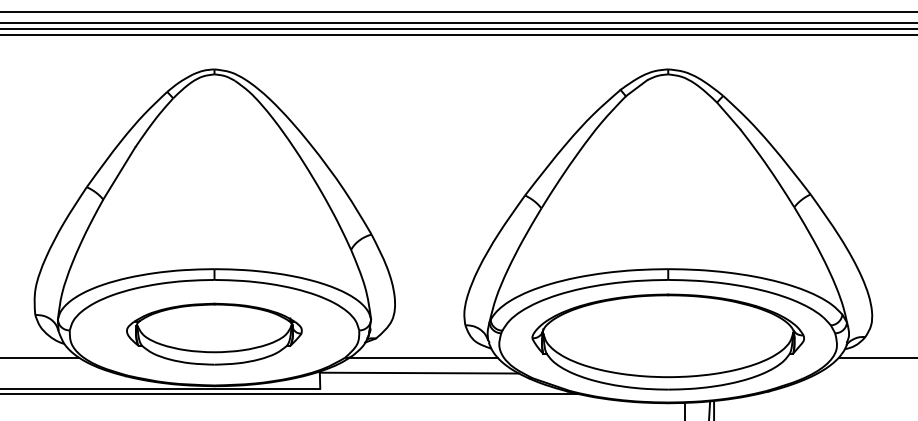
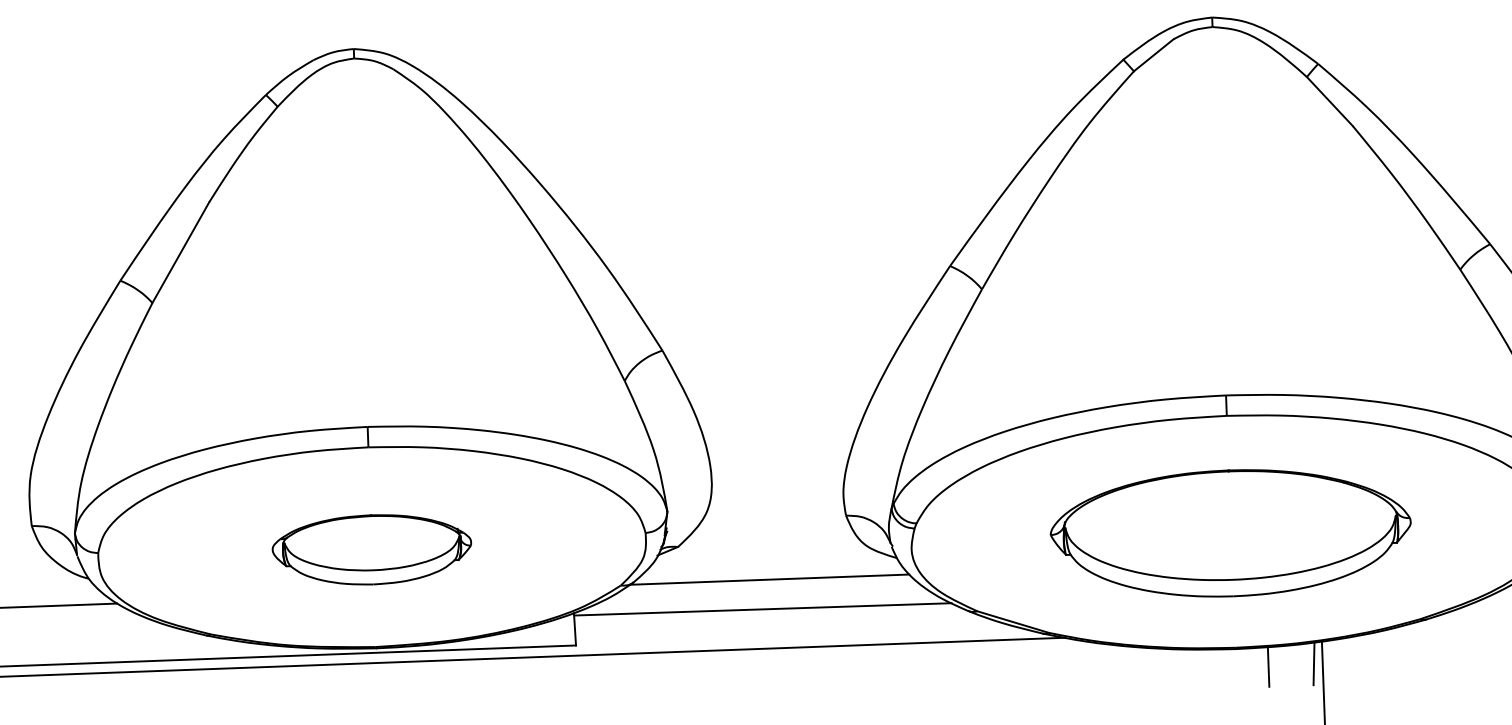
part: (214, 333) -> (372, 548), size x0.6
part: (667, 341) -> (1229, 532), size x0.7

